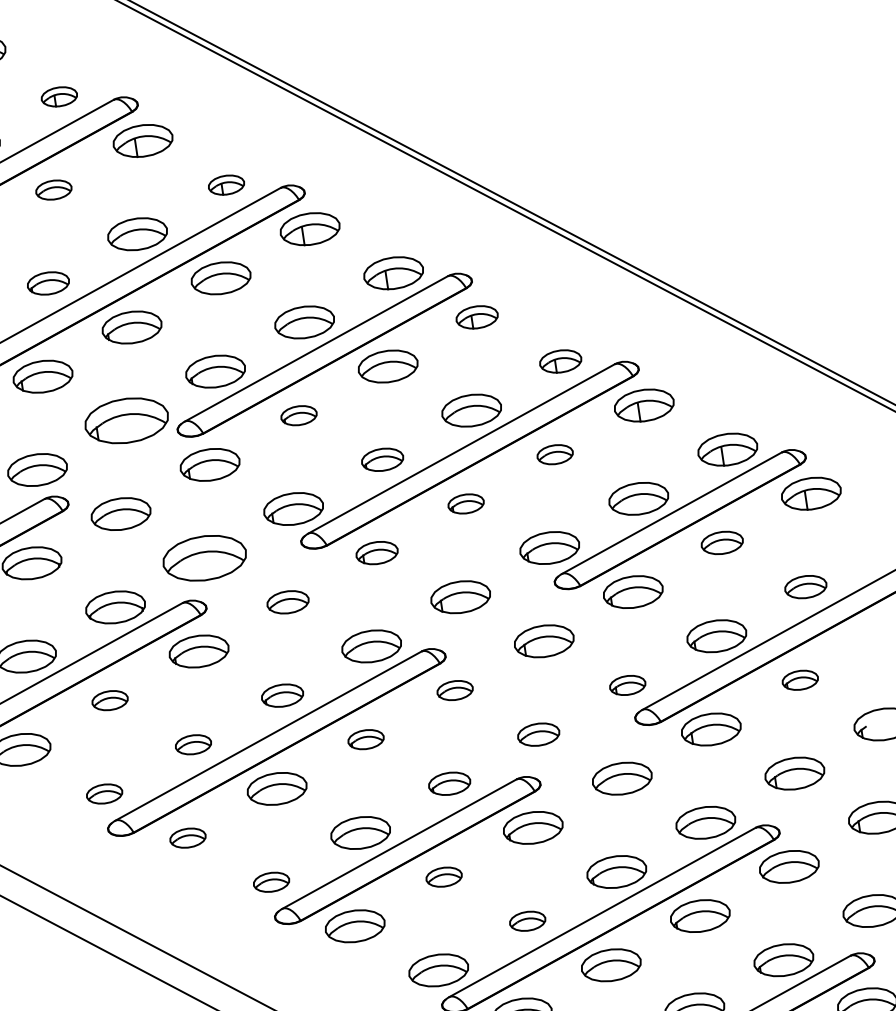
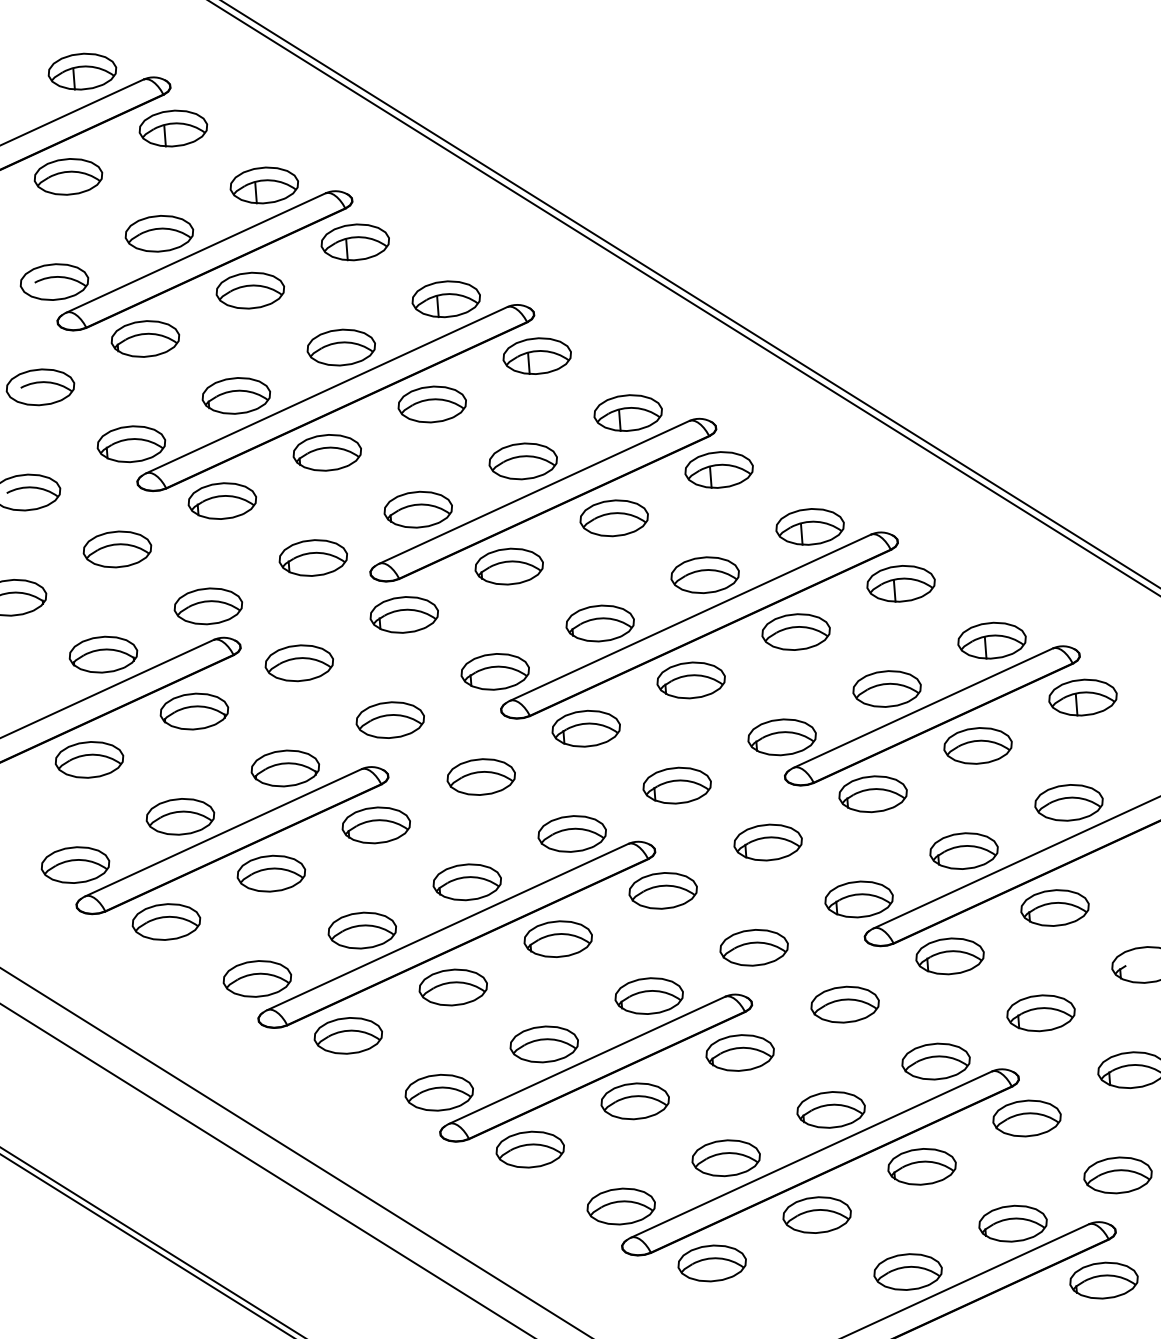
part: (58, 96) -> (263, 185), size x1.67
part: (225, 185) -> (445, 299), size x1.67
part: (53, 190) -> (249, 290), size x1.67
part: (47, 283) -> (235, 395), size x1.43
part: (476, 316) -> (718, 469), size x1.43
part: (560, 361) -> (809, 526), size x1.43
part: (298, 415) -> (508, 566), size x1.67
part: (125, 420) -> (312, 557), size x0.71
part: (554, 454) -> (795, 631), size x1.67
part: (382, 459) -> (599, 623), size x1.43
part: (465, 504) -> (690, 680), size x1.67
part: (721, 542) -> (977, 745), size x1.43
part: (376, 552) -> (585, 728), size x1.43
part: (203, 557) -> (389, 719), size x0.71
part: (805, 586) -> (1068, 802), size x1.43
part: (287, 601) -> (480, 776), size x1.43
part: (799, 679) -> (1054, 907), size x1.67
part: (627, 685) -> (858, 899), size x1.67
part: (454, 690) -> (662, 890), size x1.67
part: (281, 695) -> (466, 882), size x1.43
part: (110, 700) -> (271, 873), size x1.67
part: (538, 734) -> (753, 947), size x1.43
part: (365, 739) -> (557, 938), size x1.67
part: (192, 744) -> (361, 930), size x1.67
part: (449, 783) -> (648, 995), size x1.43
part: (104, 793) -> (257, 978), size x1.67
part: (187, 837) -> (347, 1035), size x1.67
part: (443, 877) -> (634, 1101), size x1.67
part: (270, 882) -> (438, 1092), size x1.67
part: (527, 921) -> (725, 1158), size x1.67

